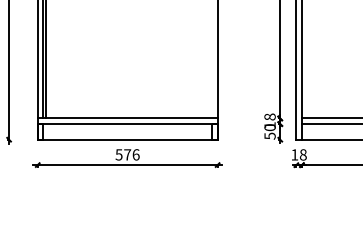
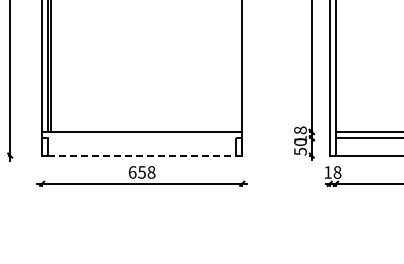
line: (128, 124) -> (142, 138), removed
line: (127, 139) -> (141, 155), solid -> dashed
text: (127, 154) -> (141, 172), 576 -> 658

